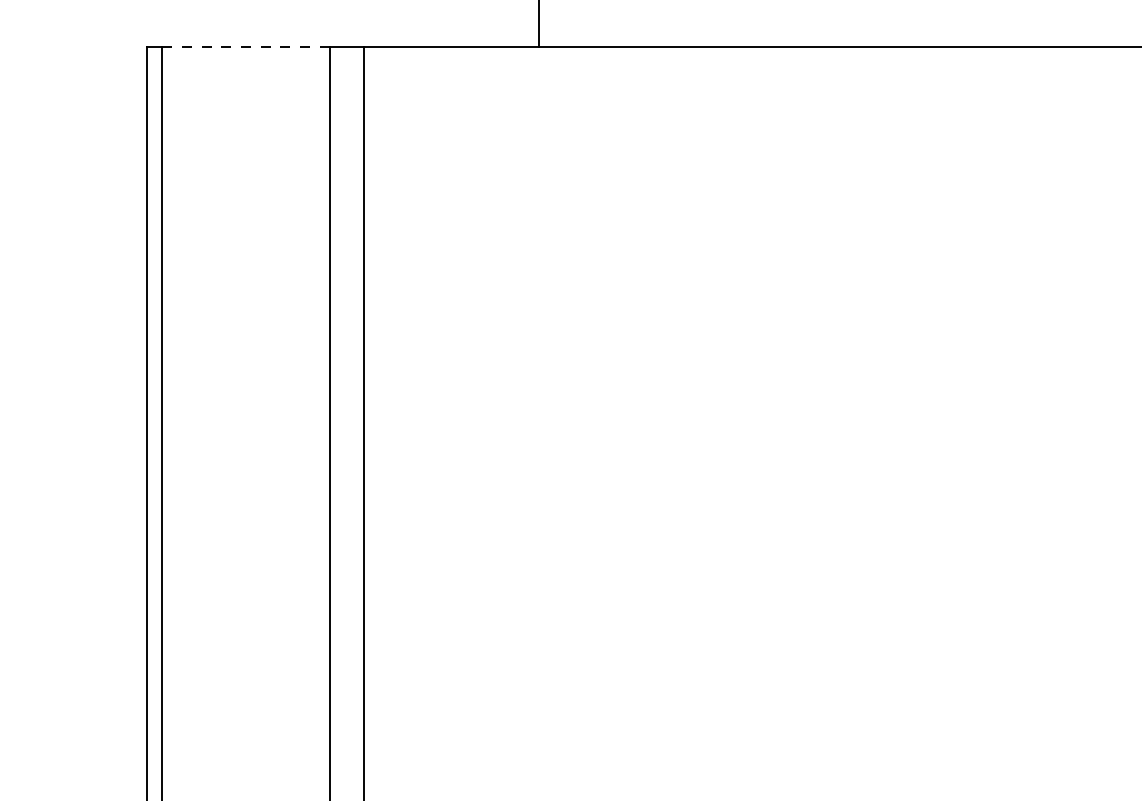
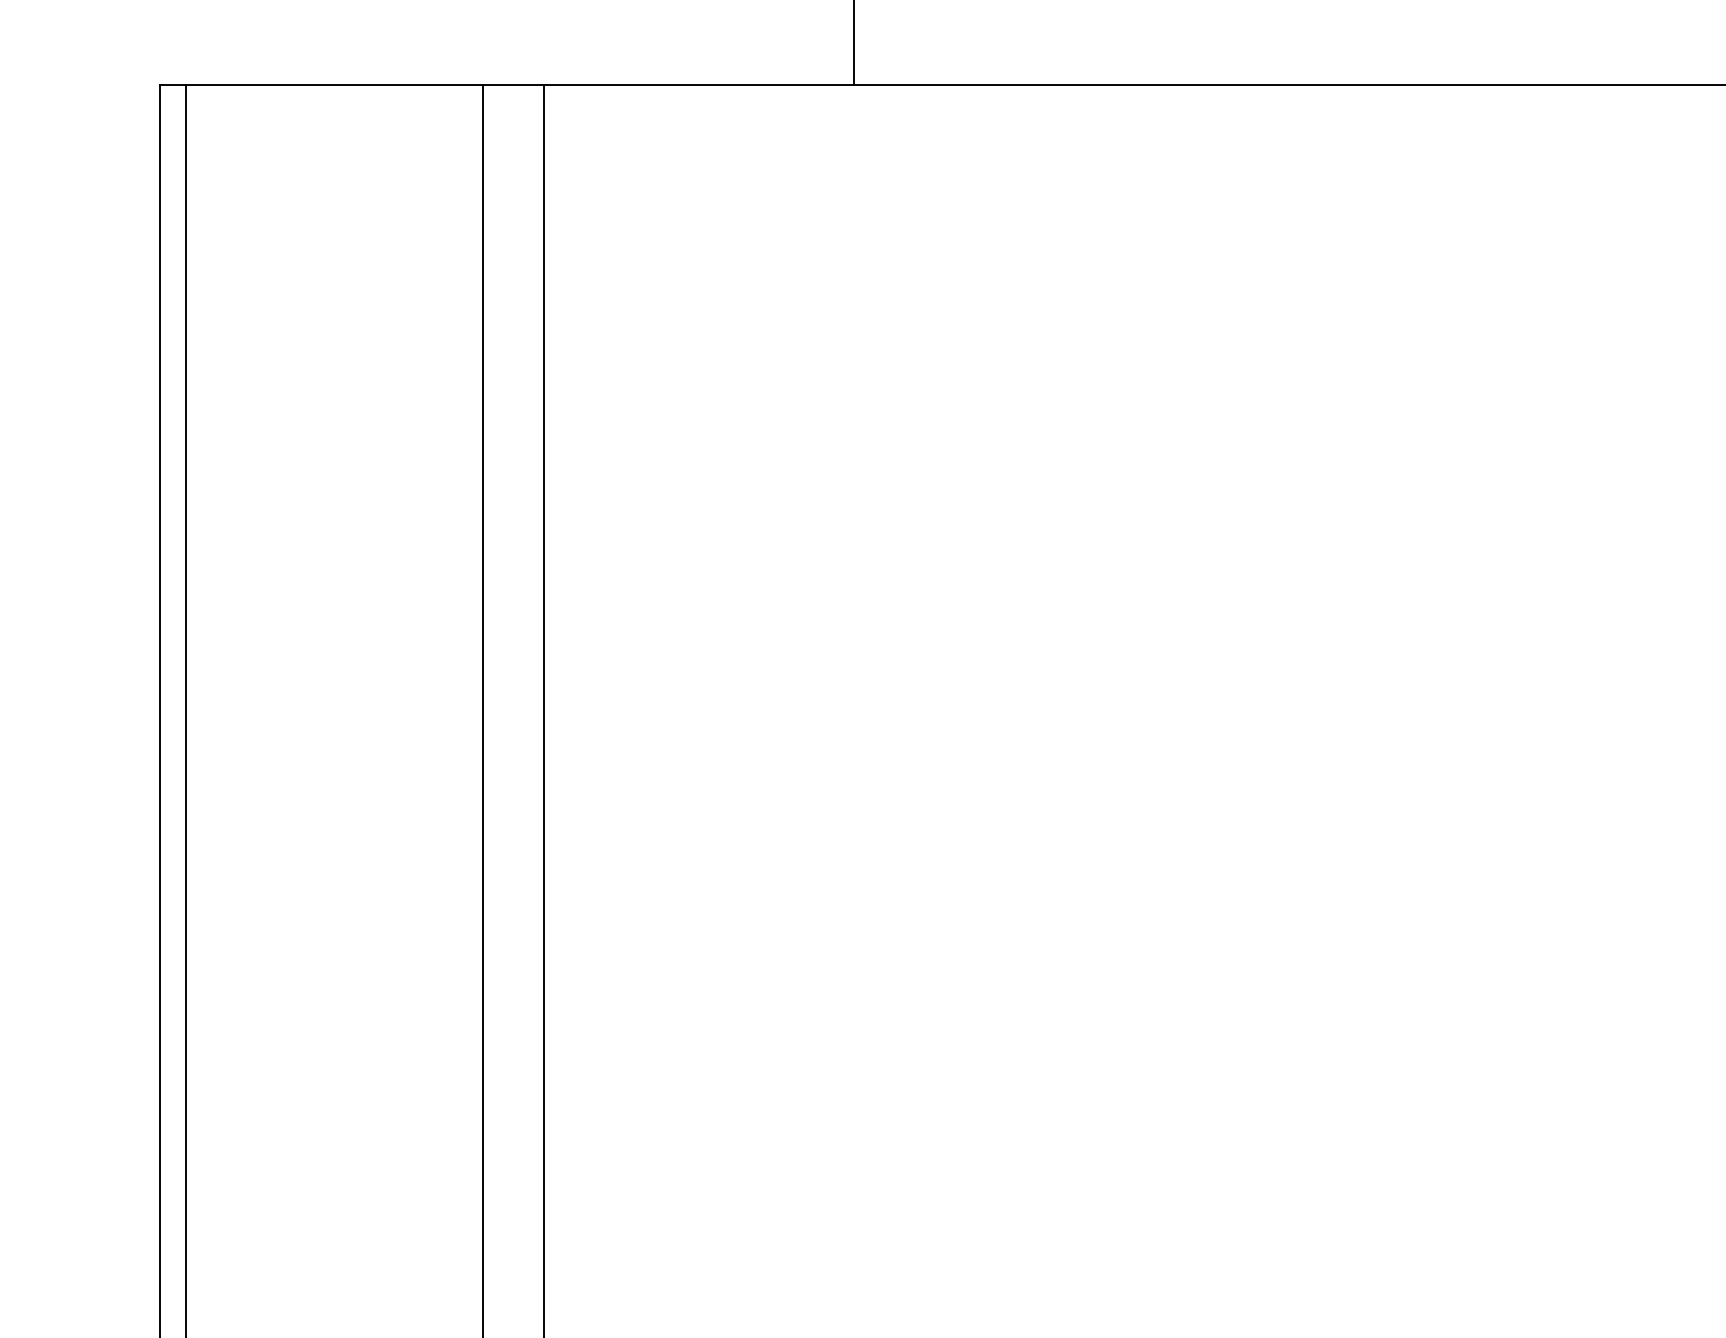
line: (245, 46) -> (333, 84), dashed -> solid

